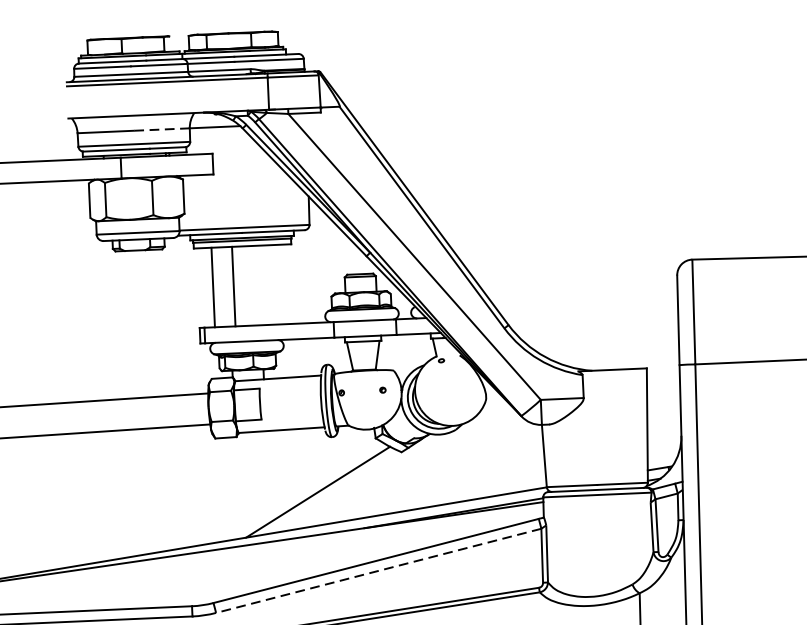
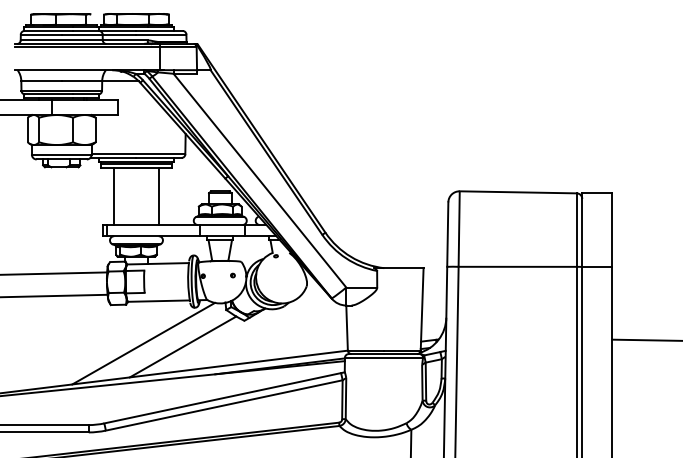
line: (161, 130) -> (81, 81), dashed -> solid
line: (233, 286) -> (158, 196), moved
line: (262, 489) -> (143, 343), added
line: (377, 570) -> (223, 405), dashed -> solid

